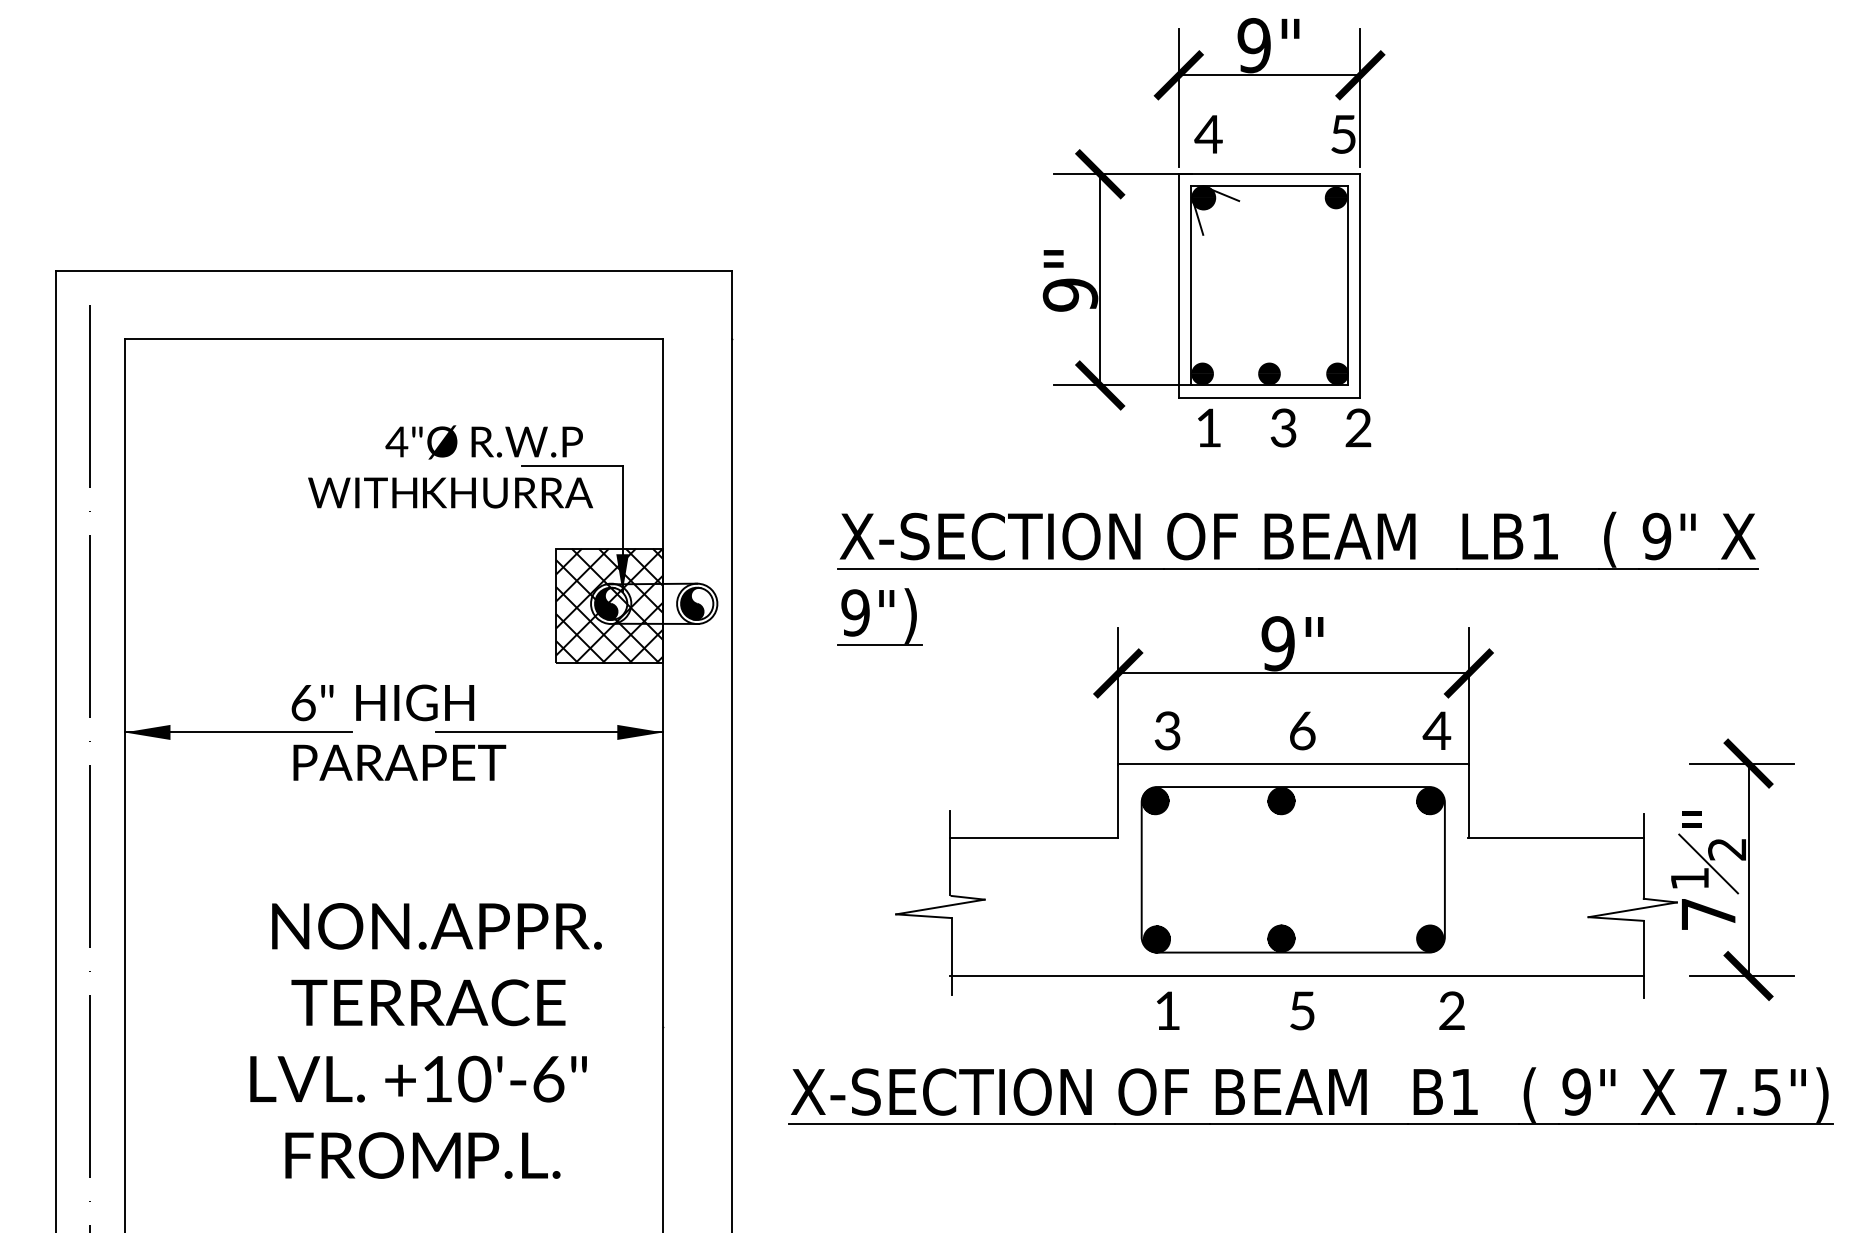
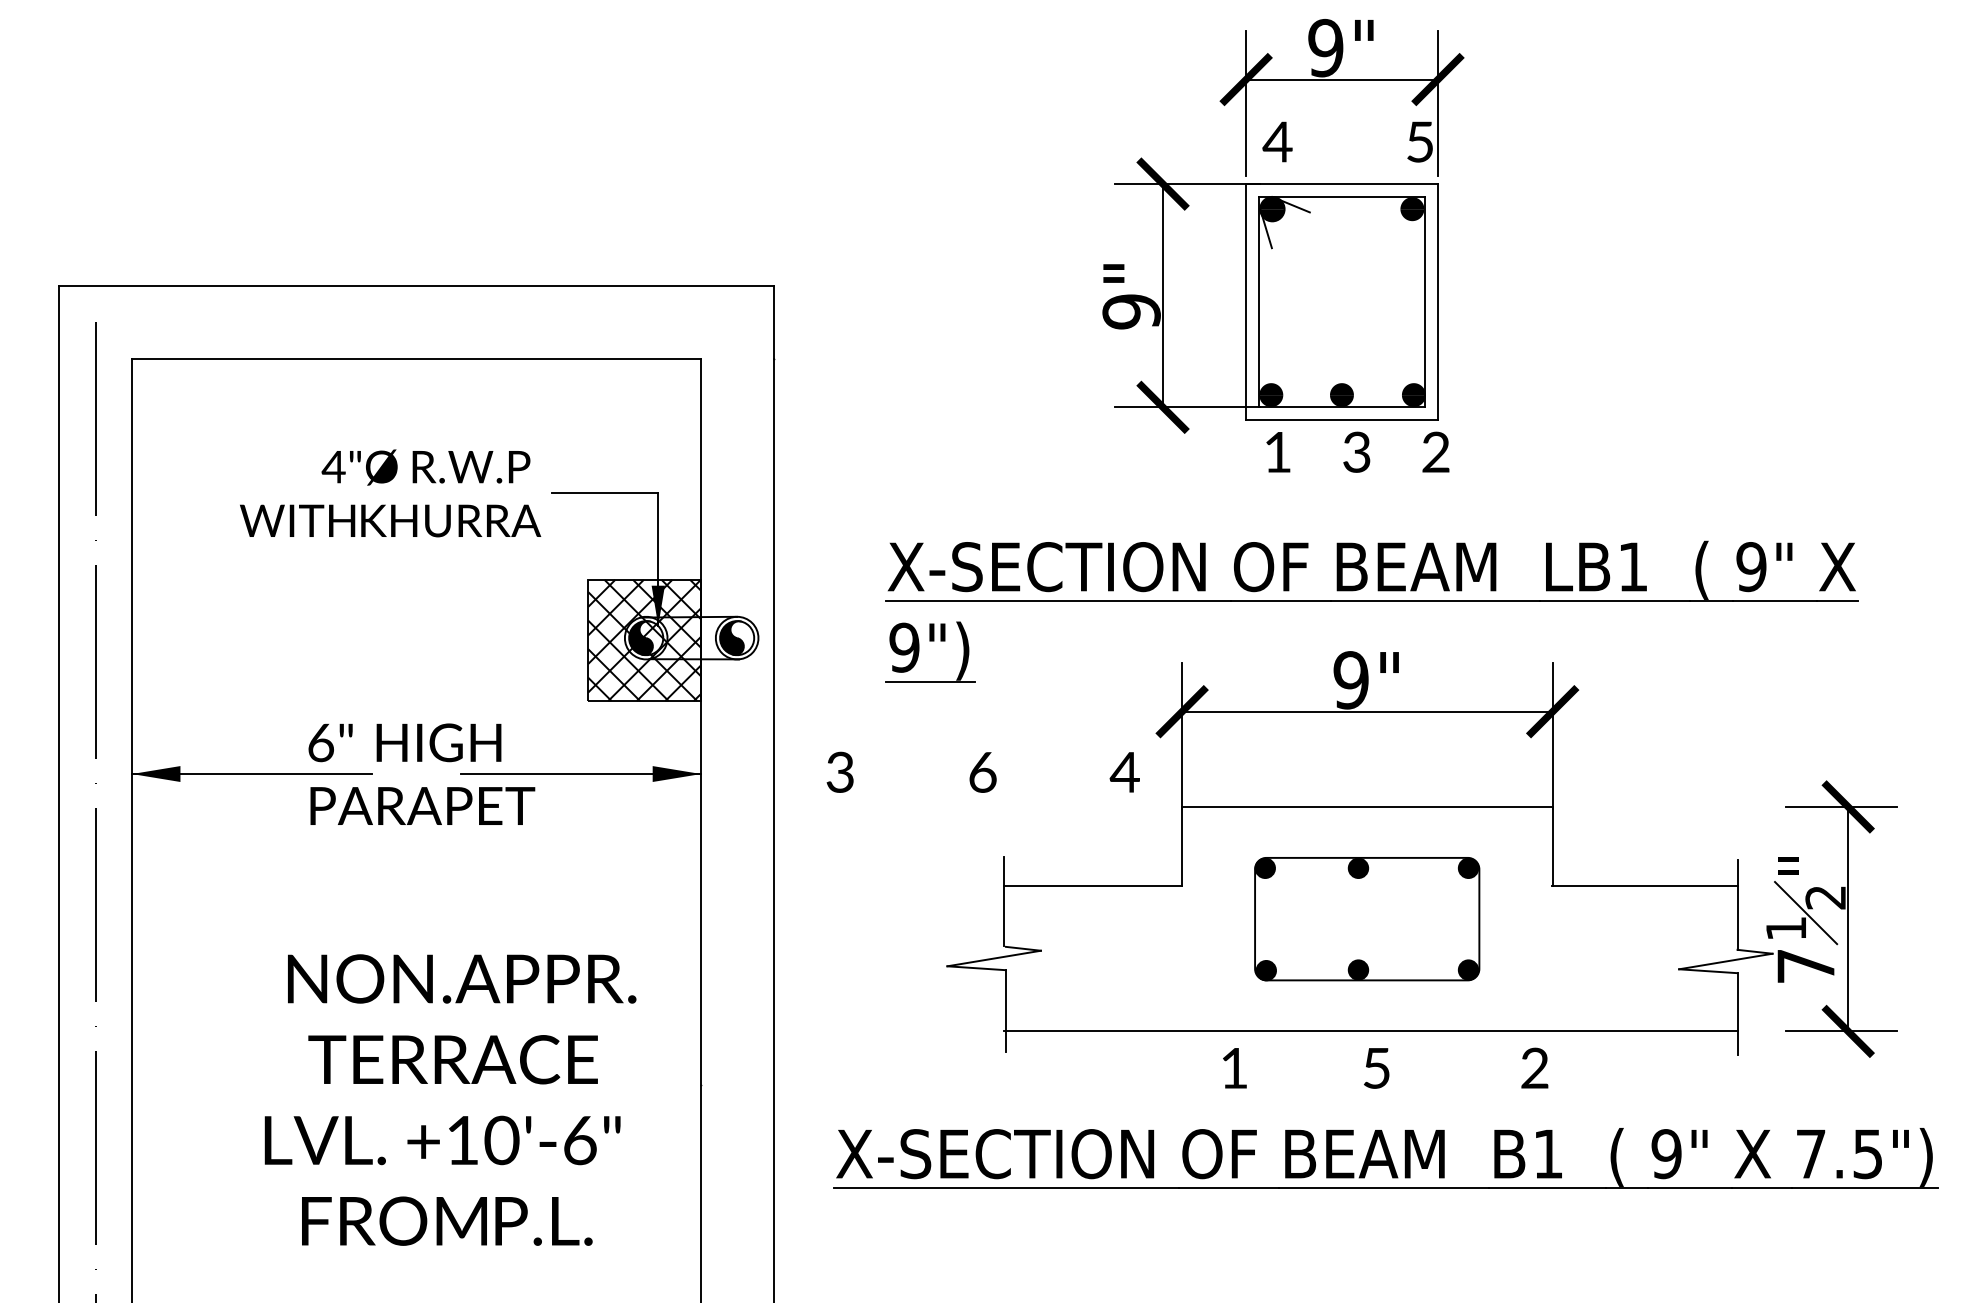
text: (450, 467) -> (390, 493), moved
text: (1302, 730) -> (982, 771), moved
part: (1293, 869) -> (1367, 918), size x0.7

